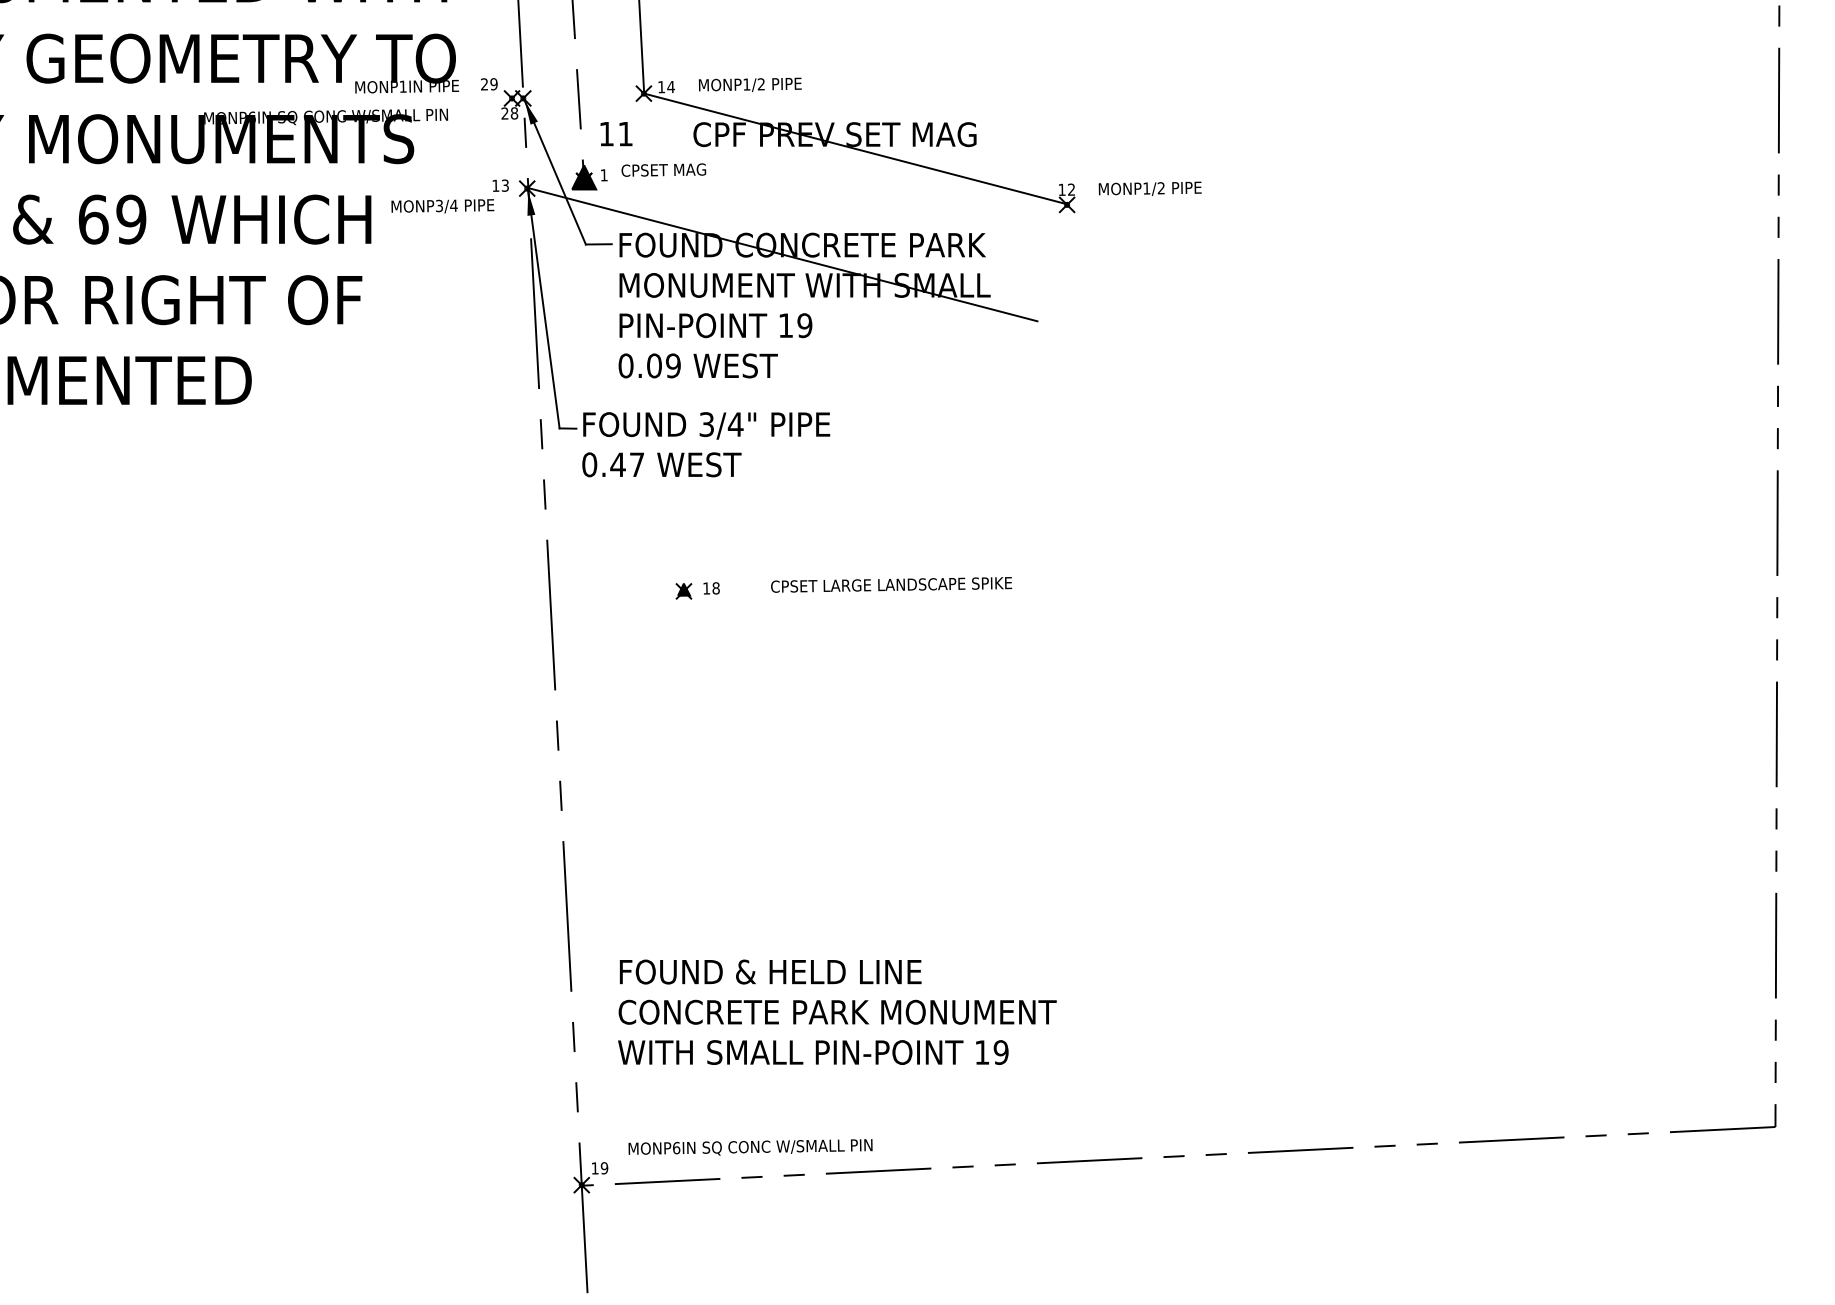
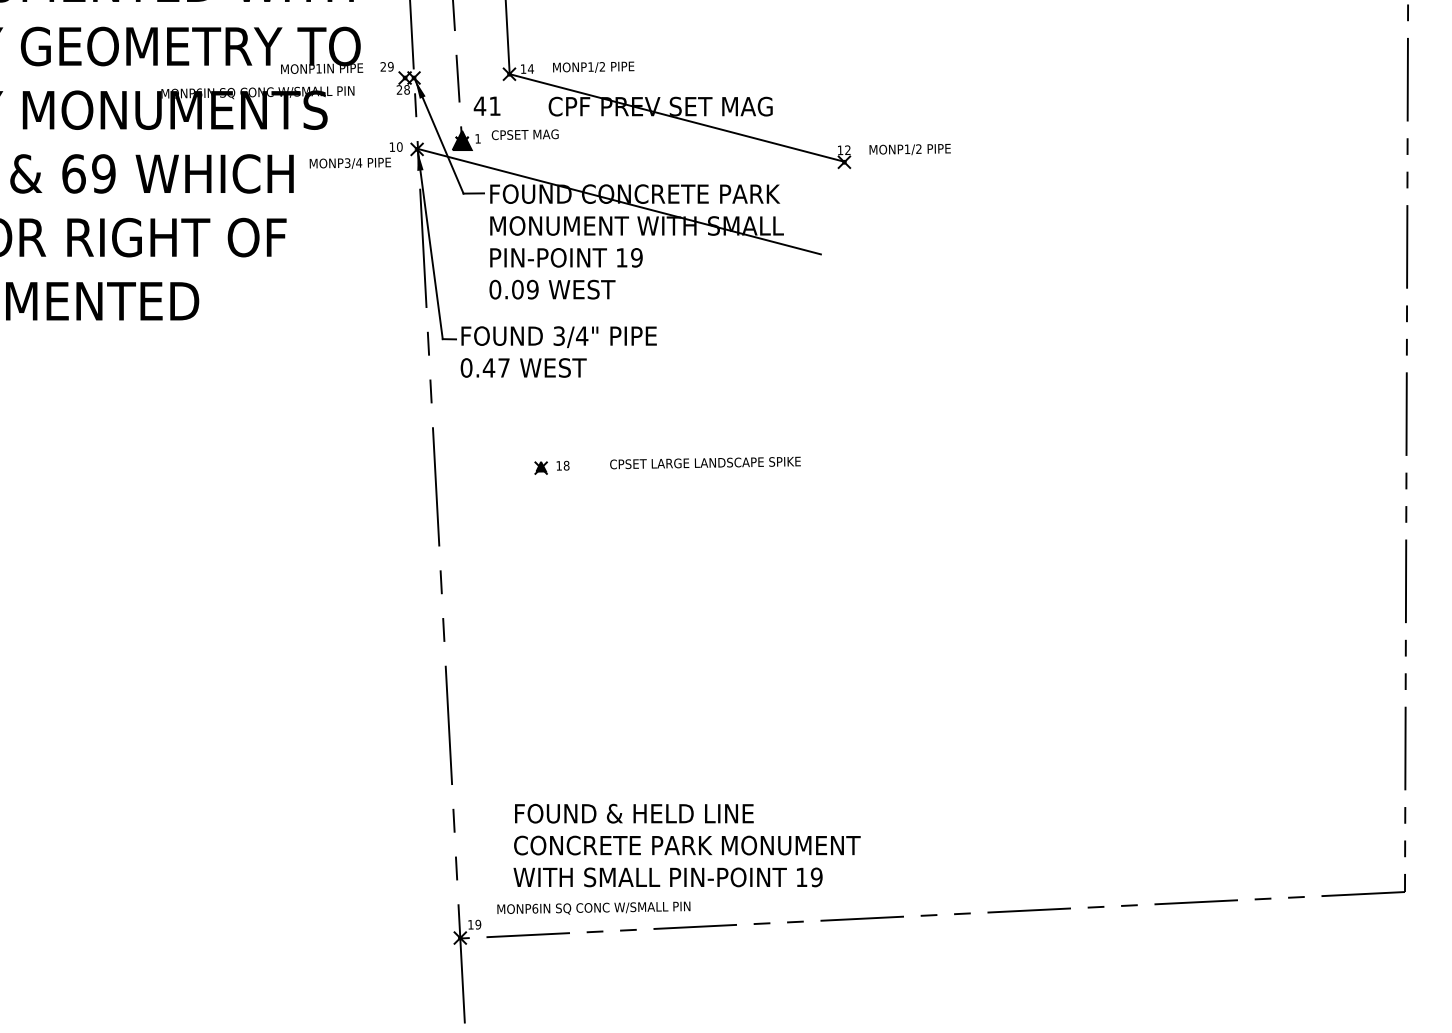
text: (606, 134) -> (479, 106), 11 -> 41
text: (505, 185) -> (399, 146), 13 -> 10
text: (837, 1011) -> (687, 844), moved

